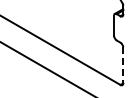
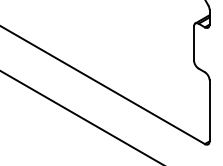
line: (123, 65) -> (210, 111), dashed -> solid

